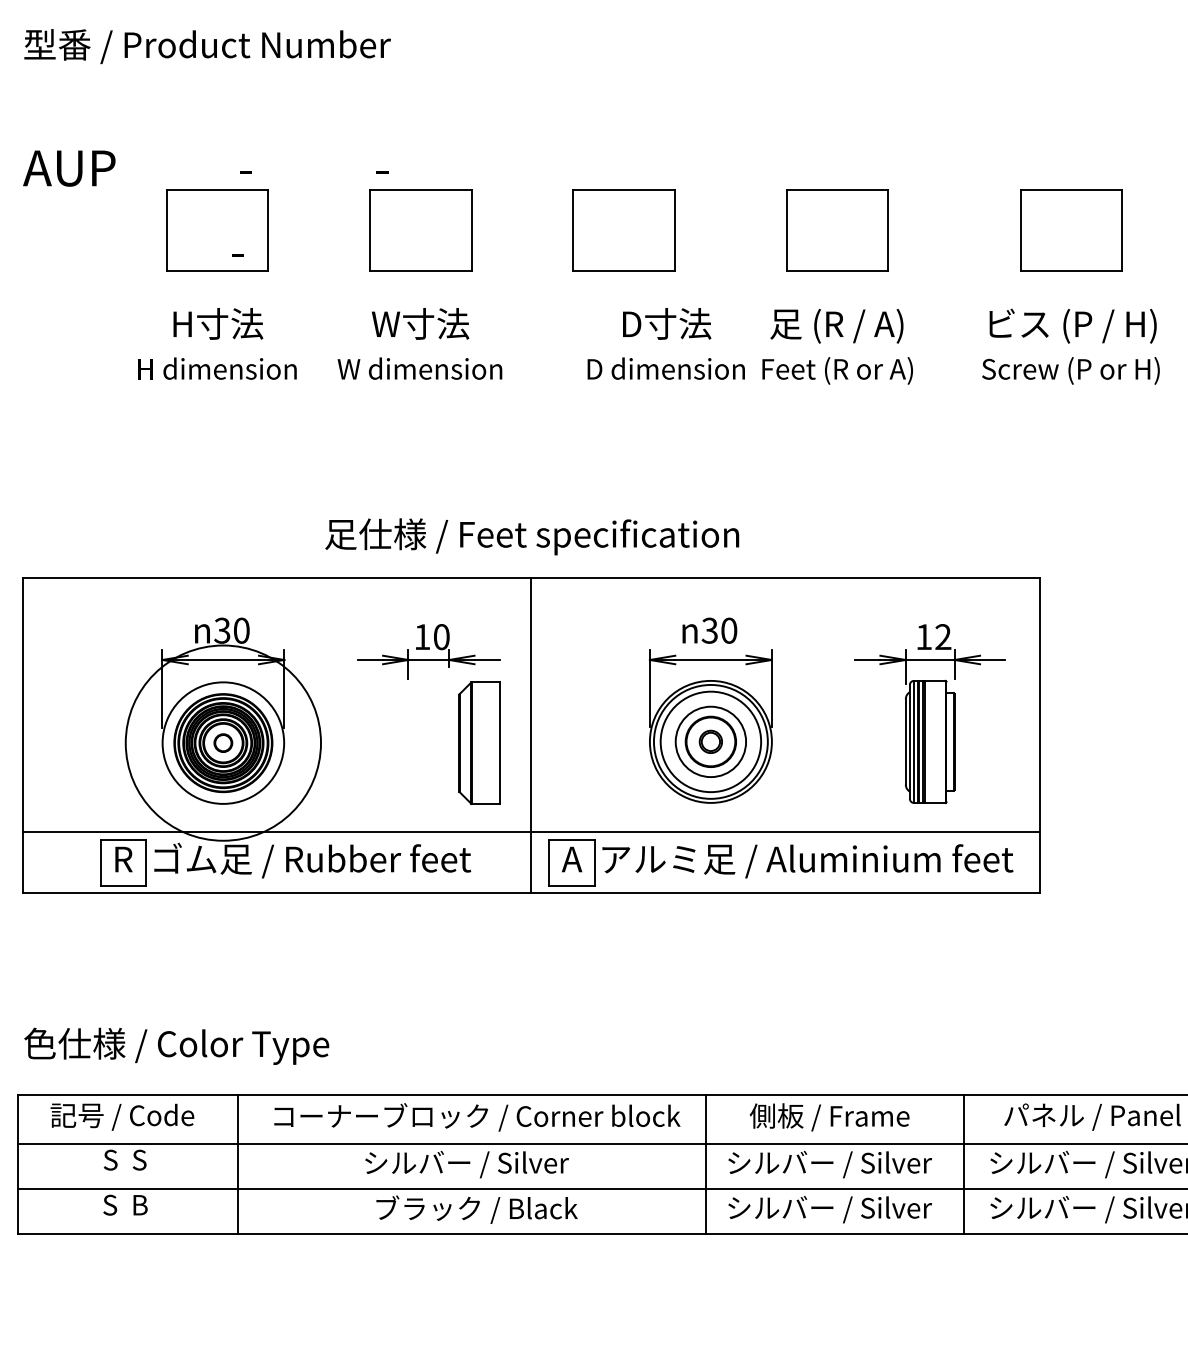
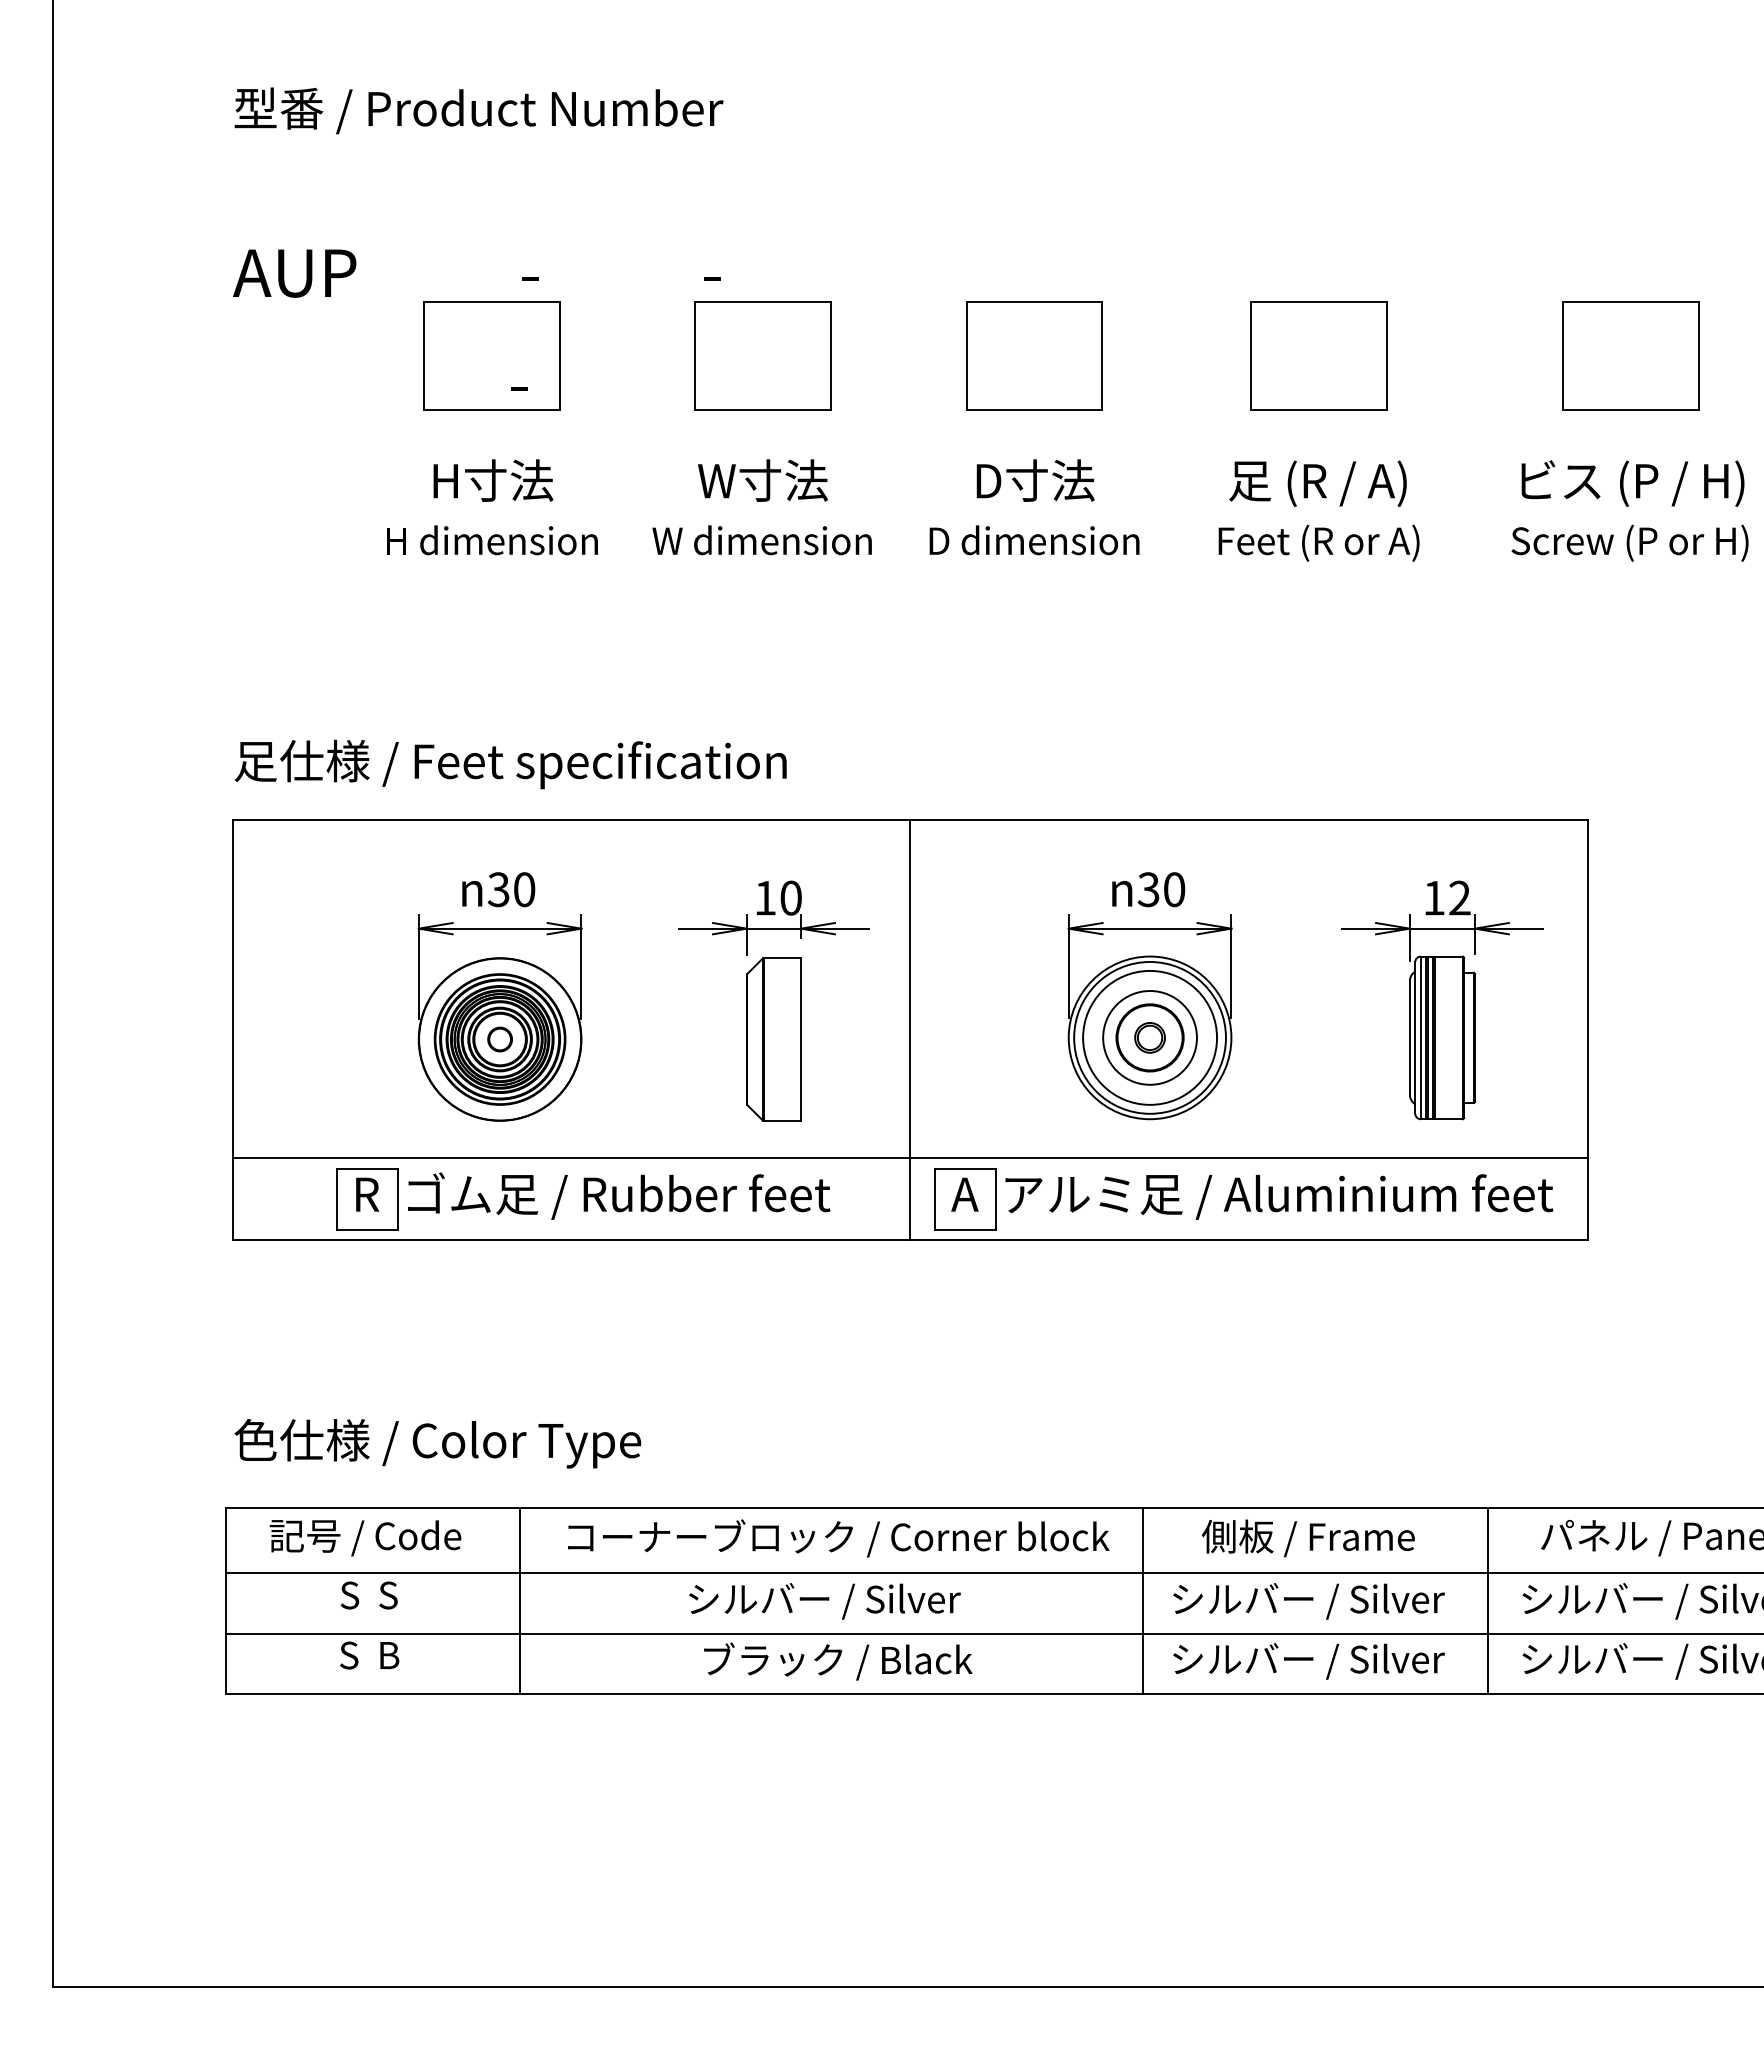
text: (666, 344) -> (1034, 507), moved
text: (531, 536) -> (510, 764), moved
circle: (222, 743) -> (499, 1039), size x0.62
part: (479, 743) -> (773, 1039), moved

